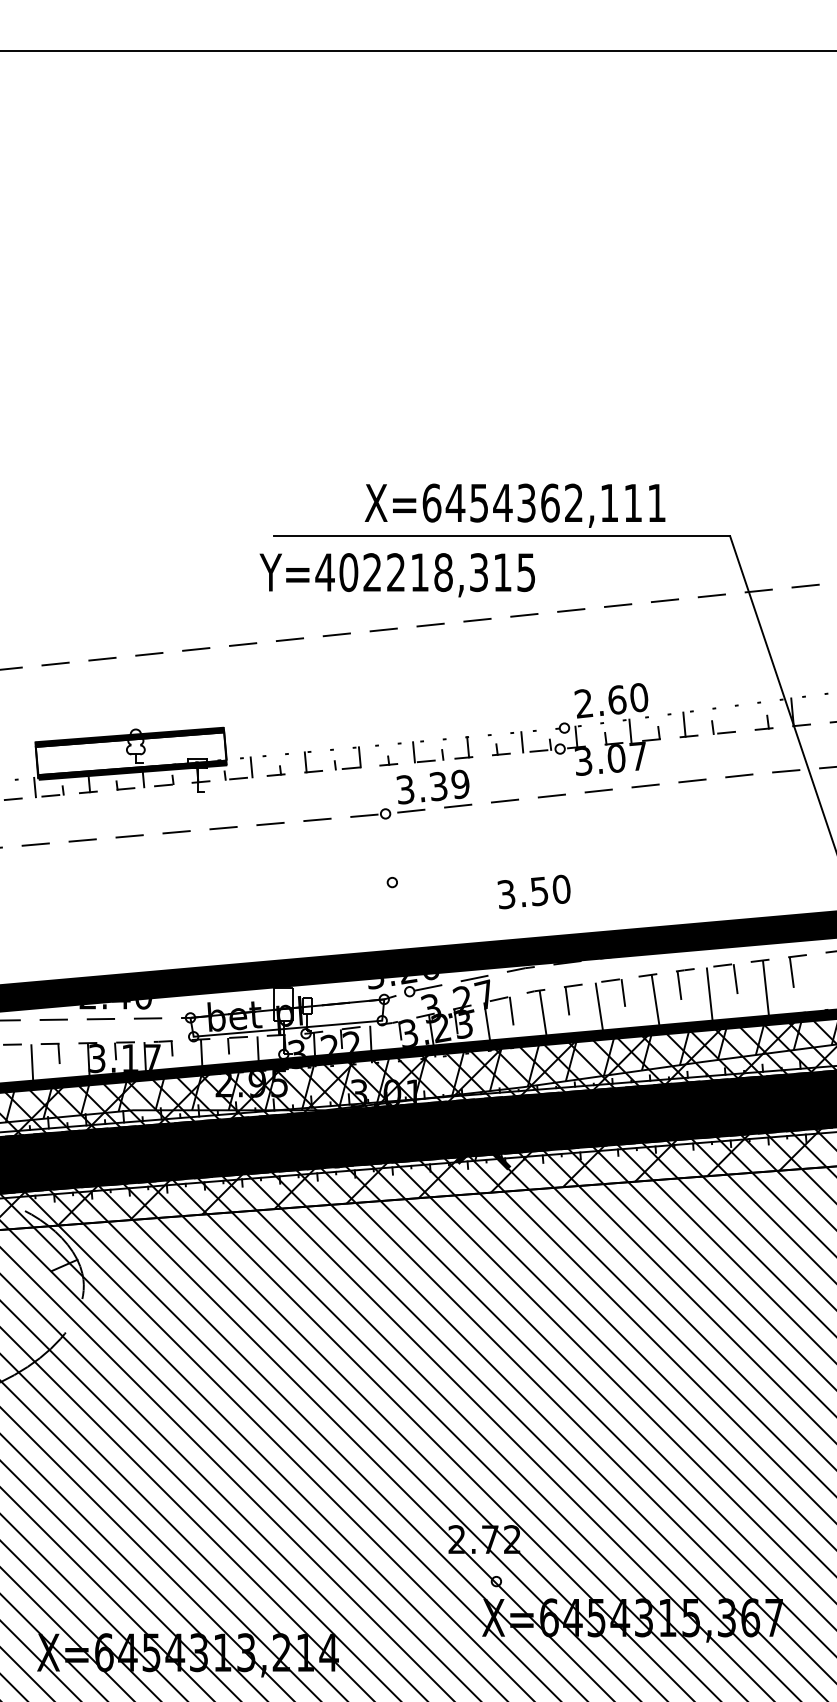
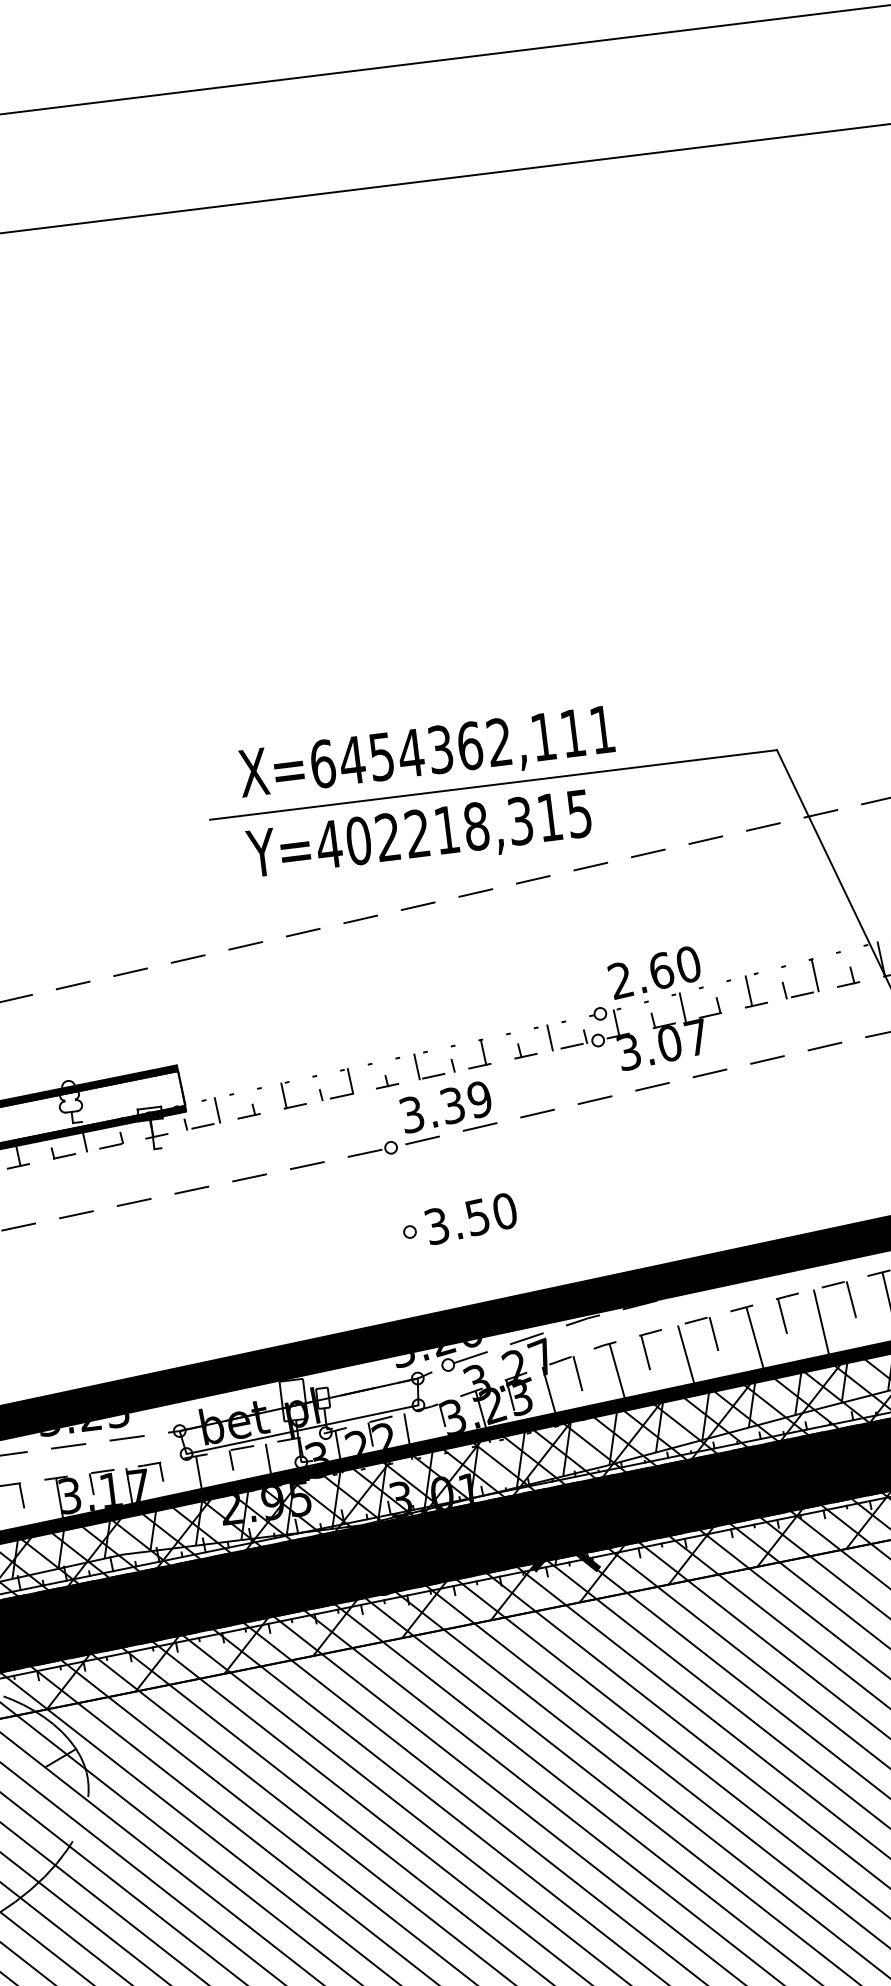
text: (514, 505) -> (425, 754), moved
text: (396, 575) -> (418, 837), moved
line: (738, 718) -> (815, 975), added
text: (533, 891) -> (470, 1218), moved
text: (115, 1004) -> (84, 1425), 2.40 -> 3.23

